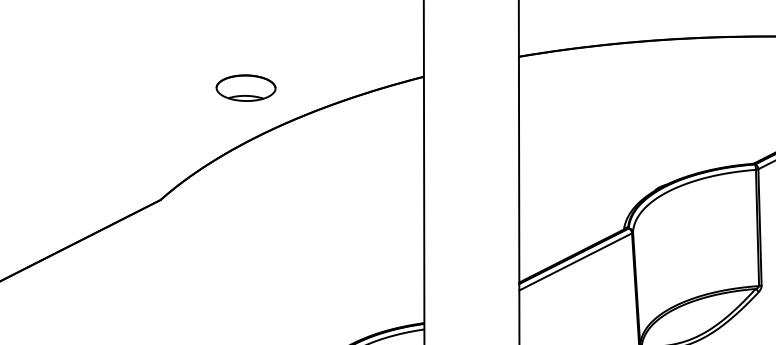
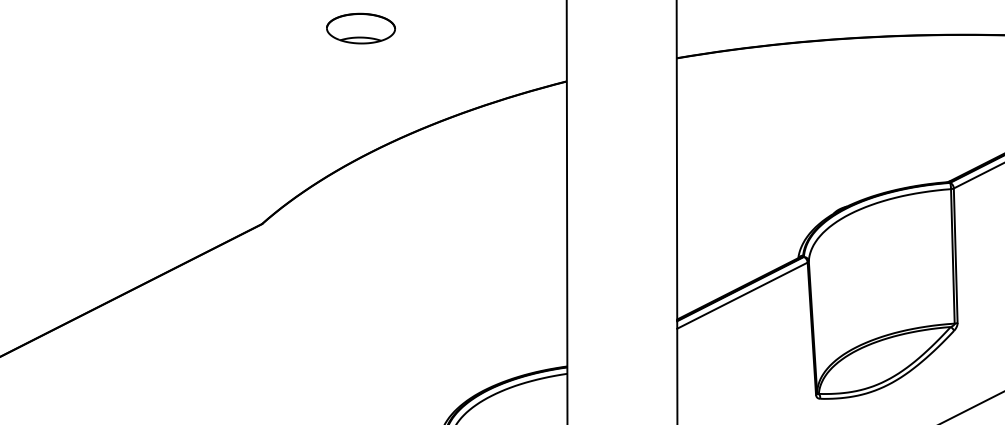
part: (245, 88) -> (360, 28), moved

